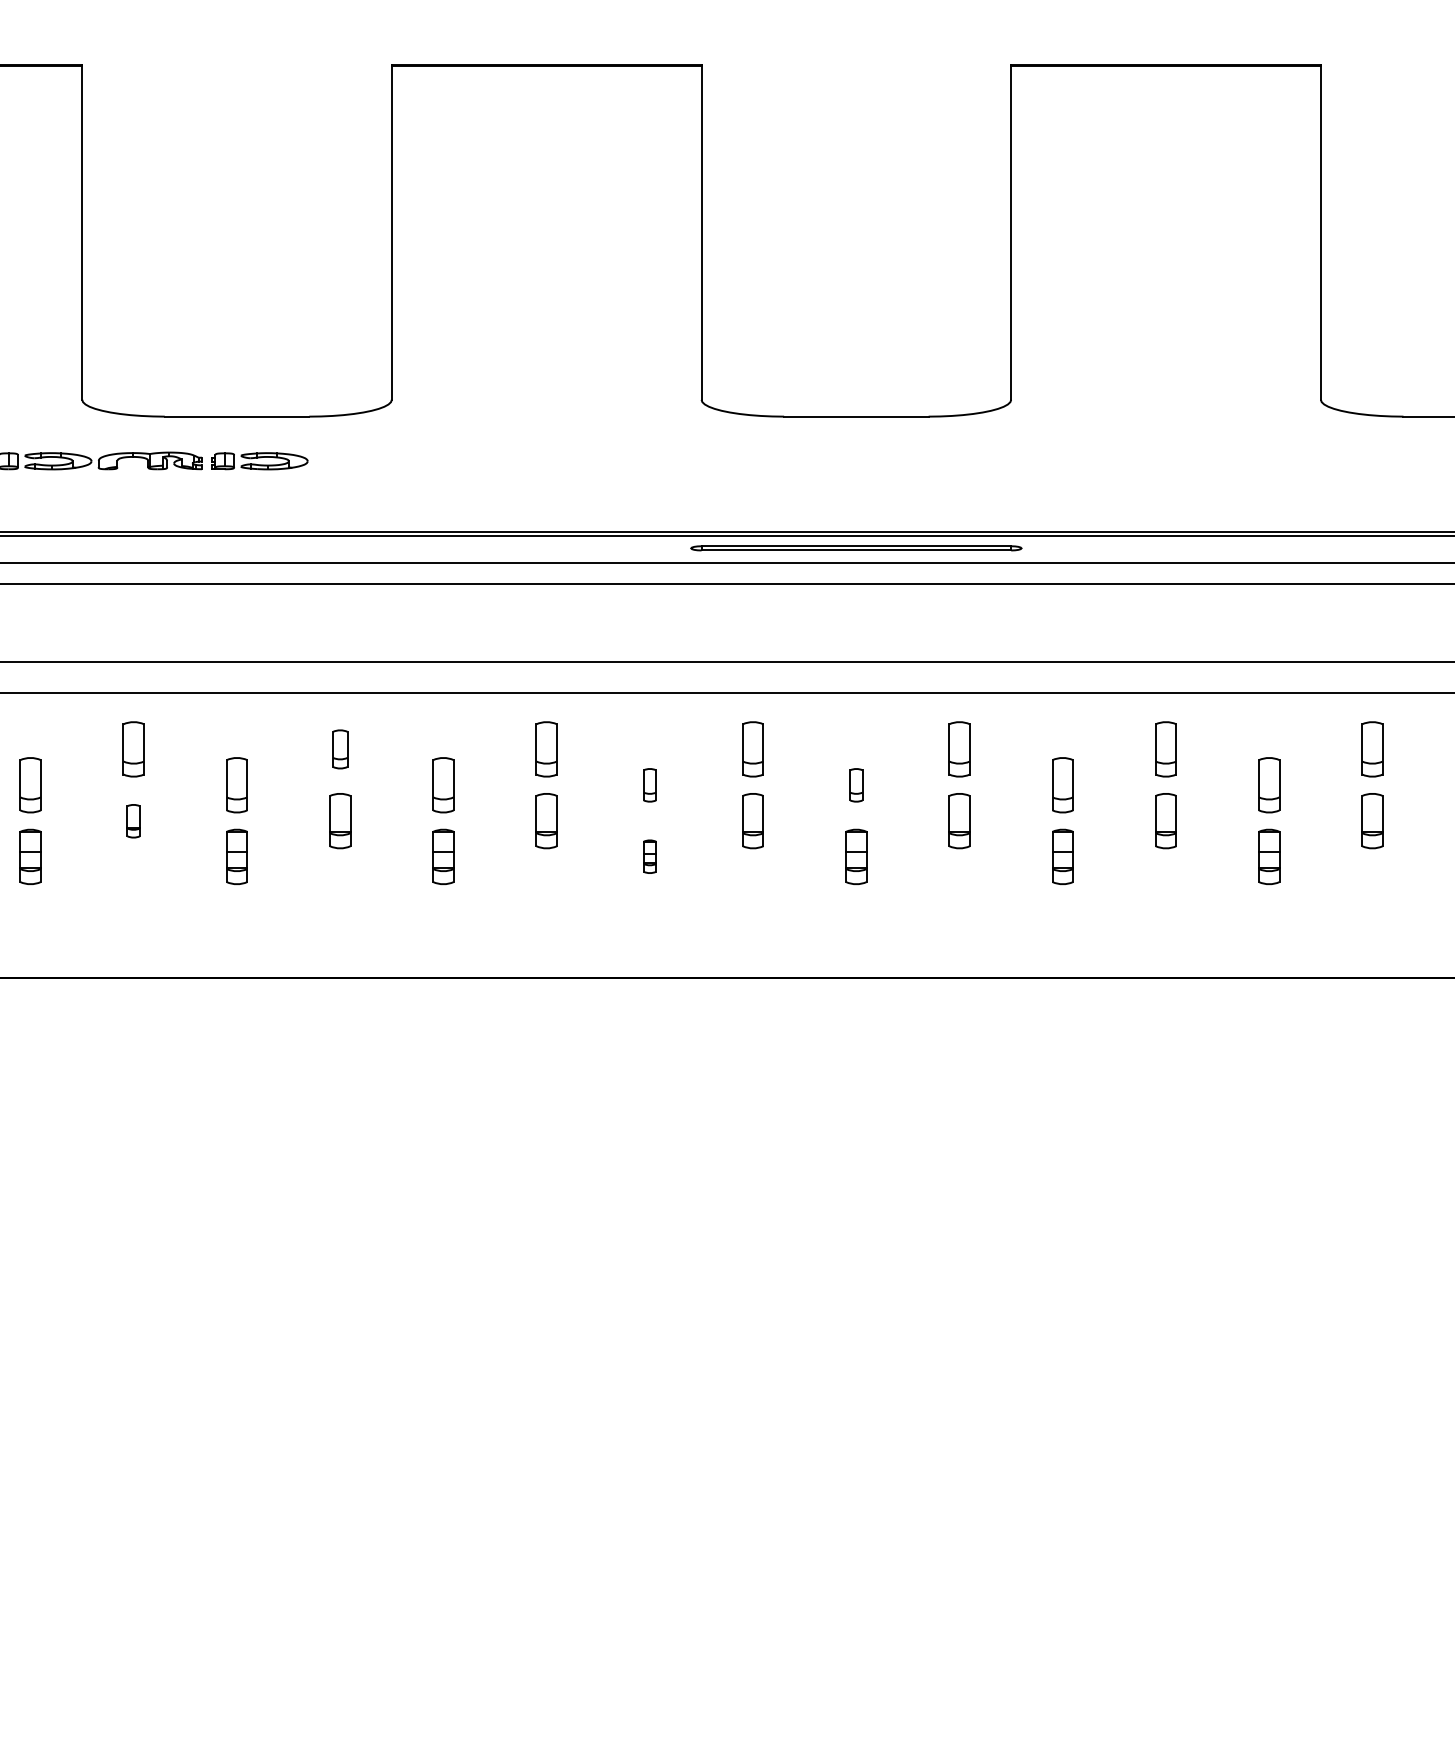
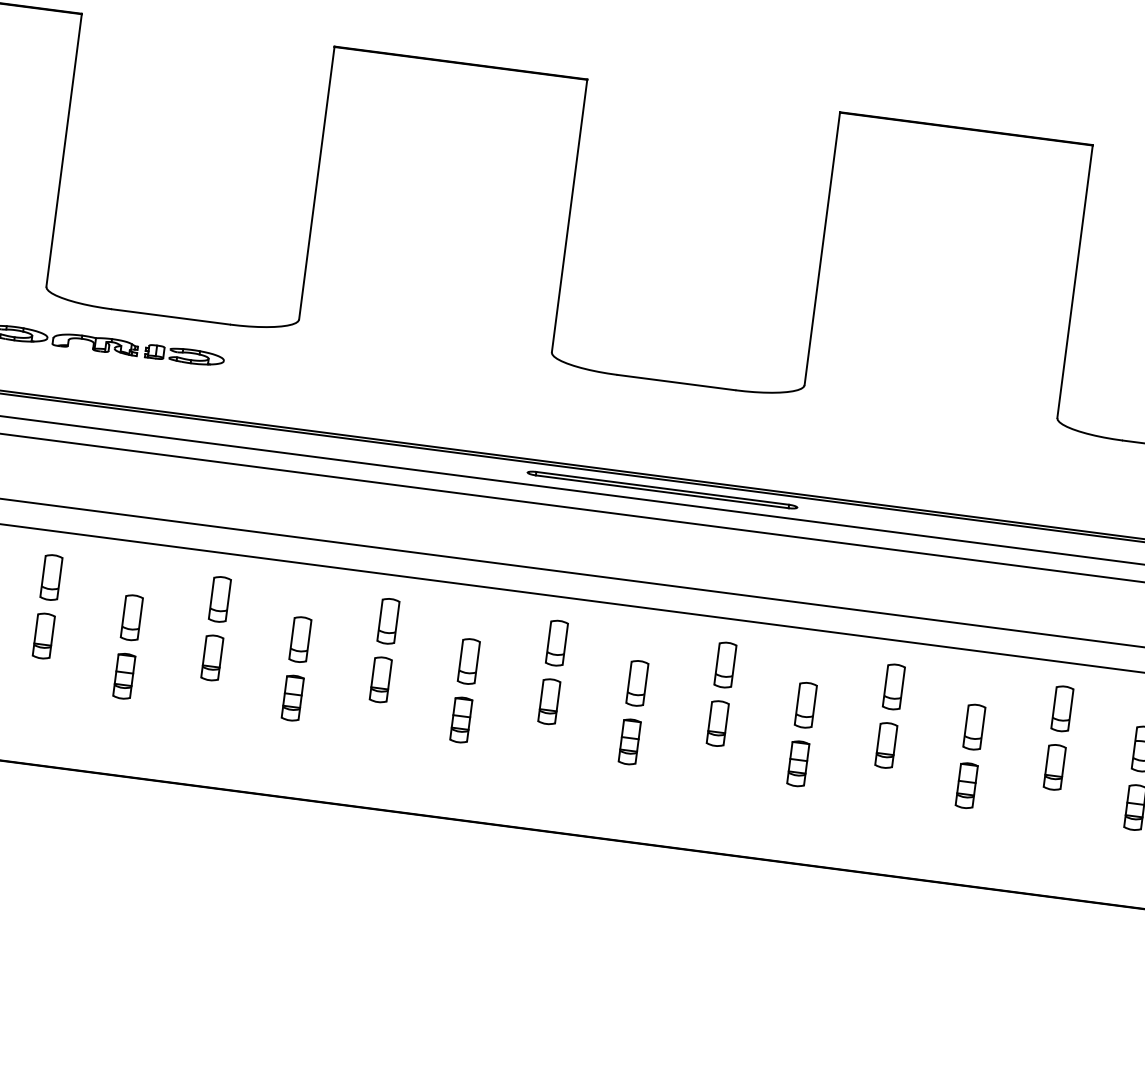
part: (340, 749) -> (220, 599), size x1.43
part: (649, 785) -> (468, 661), size x1.67
part: (856, 785) -> (637, 683), size x1.67
part: (133, 821) -> (43, 636), size x1.67
part: (649, 856) -> (460, 719), size x1.67

